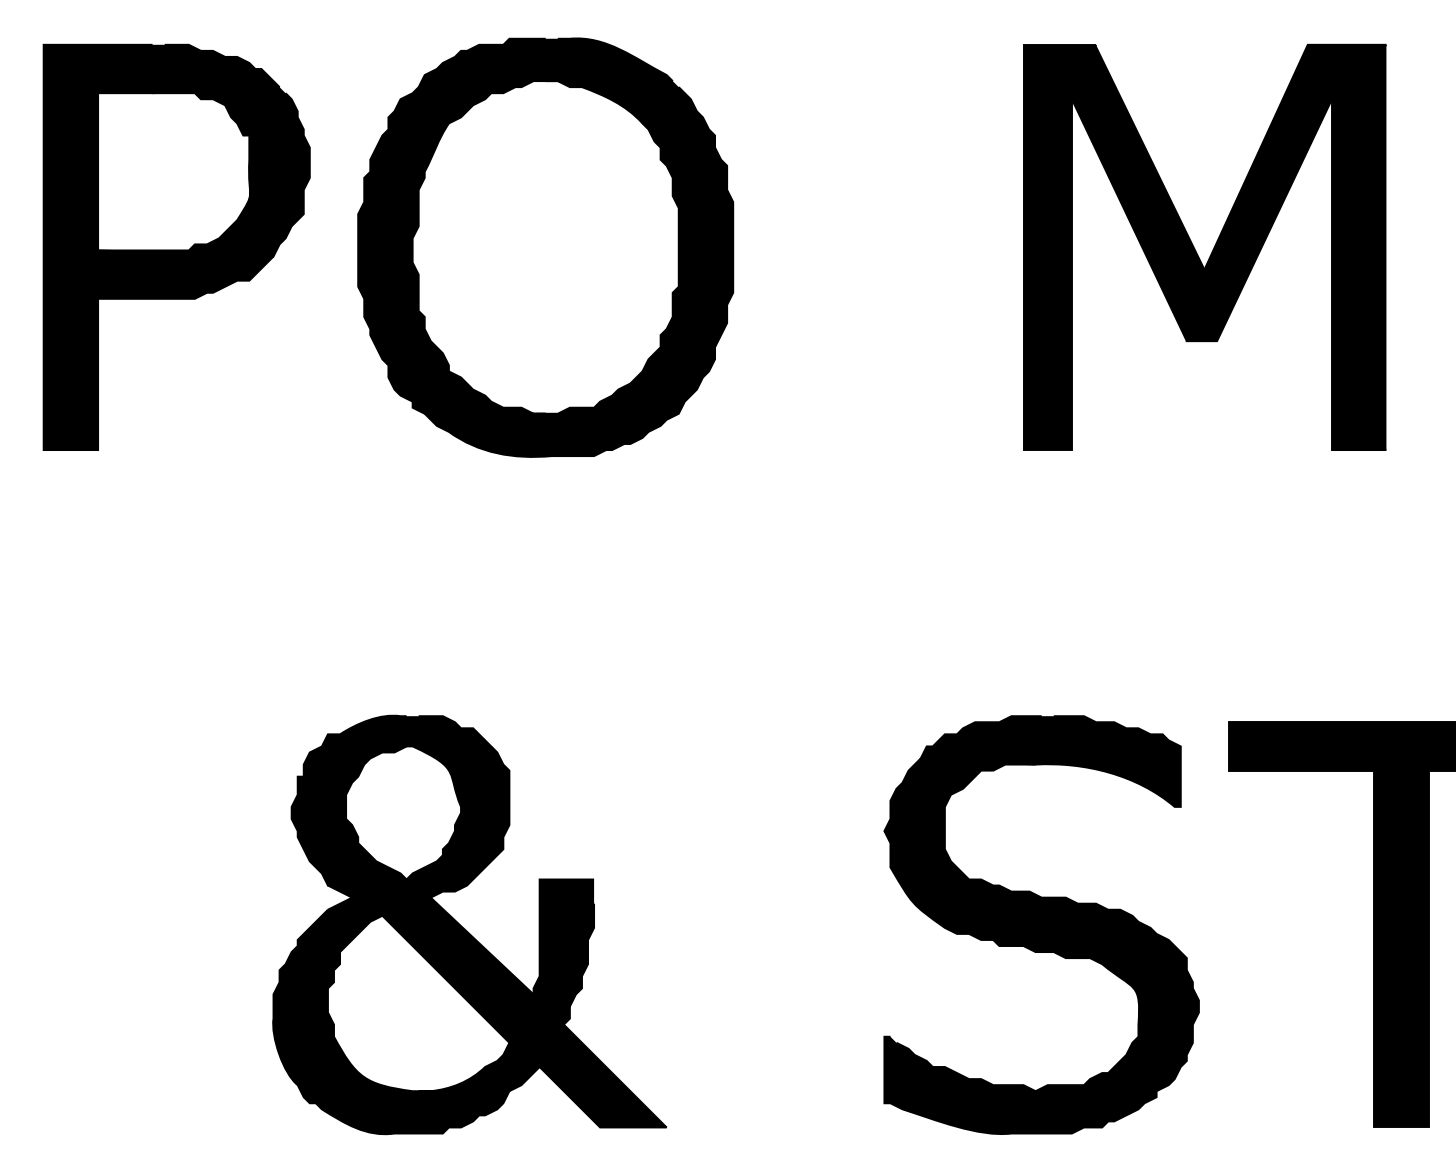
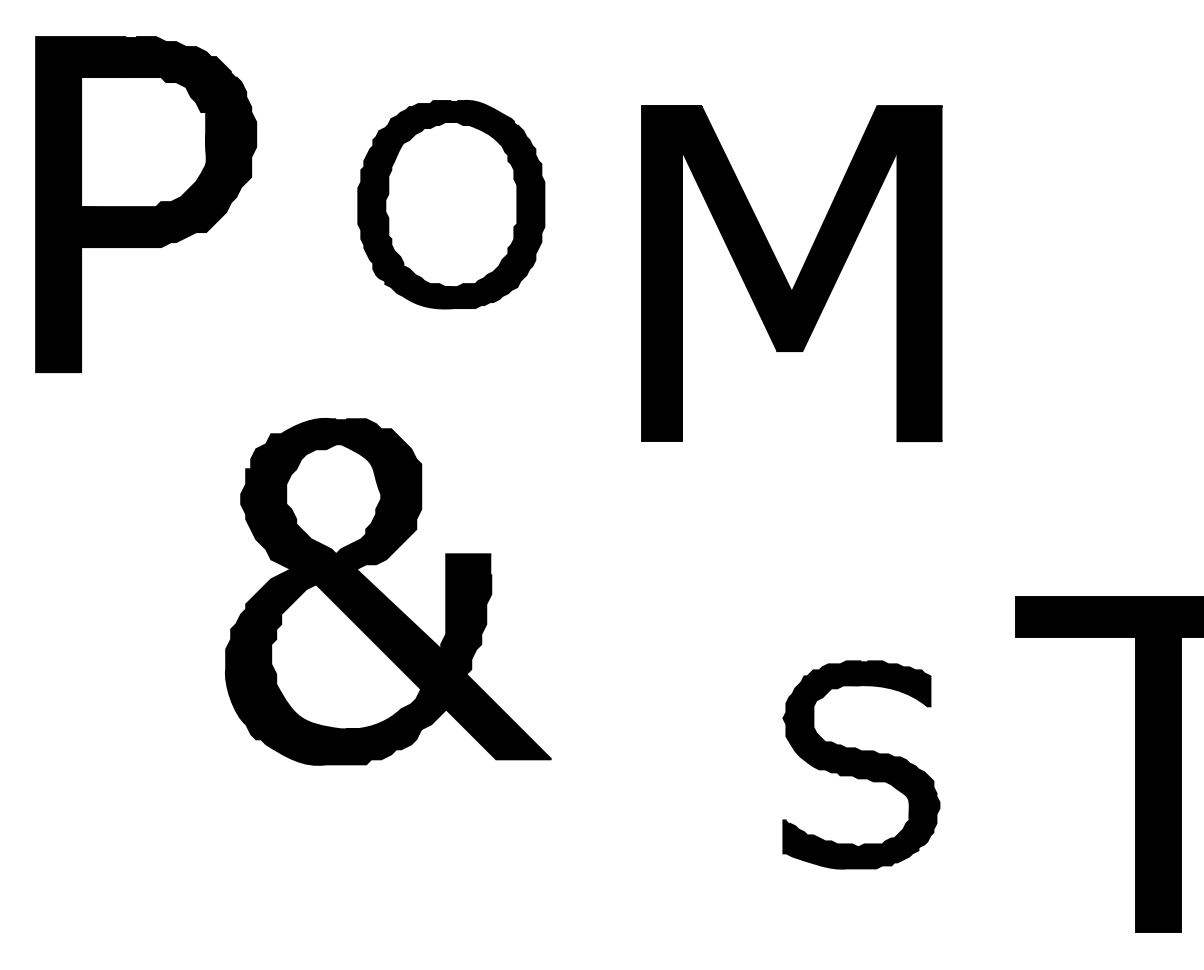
part: (546, 247) -> (451, 204), size x0.6
part: (1196, 250) -> (785, 276), moved
part: (469, 924) -> (388, 591), moved
part: (1041, 924) -> (861, 764), size x0.6

